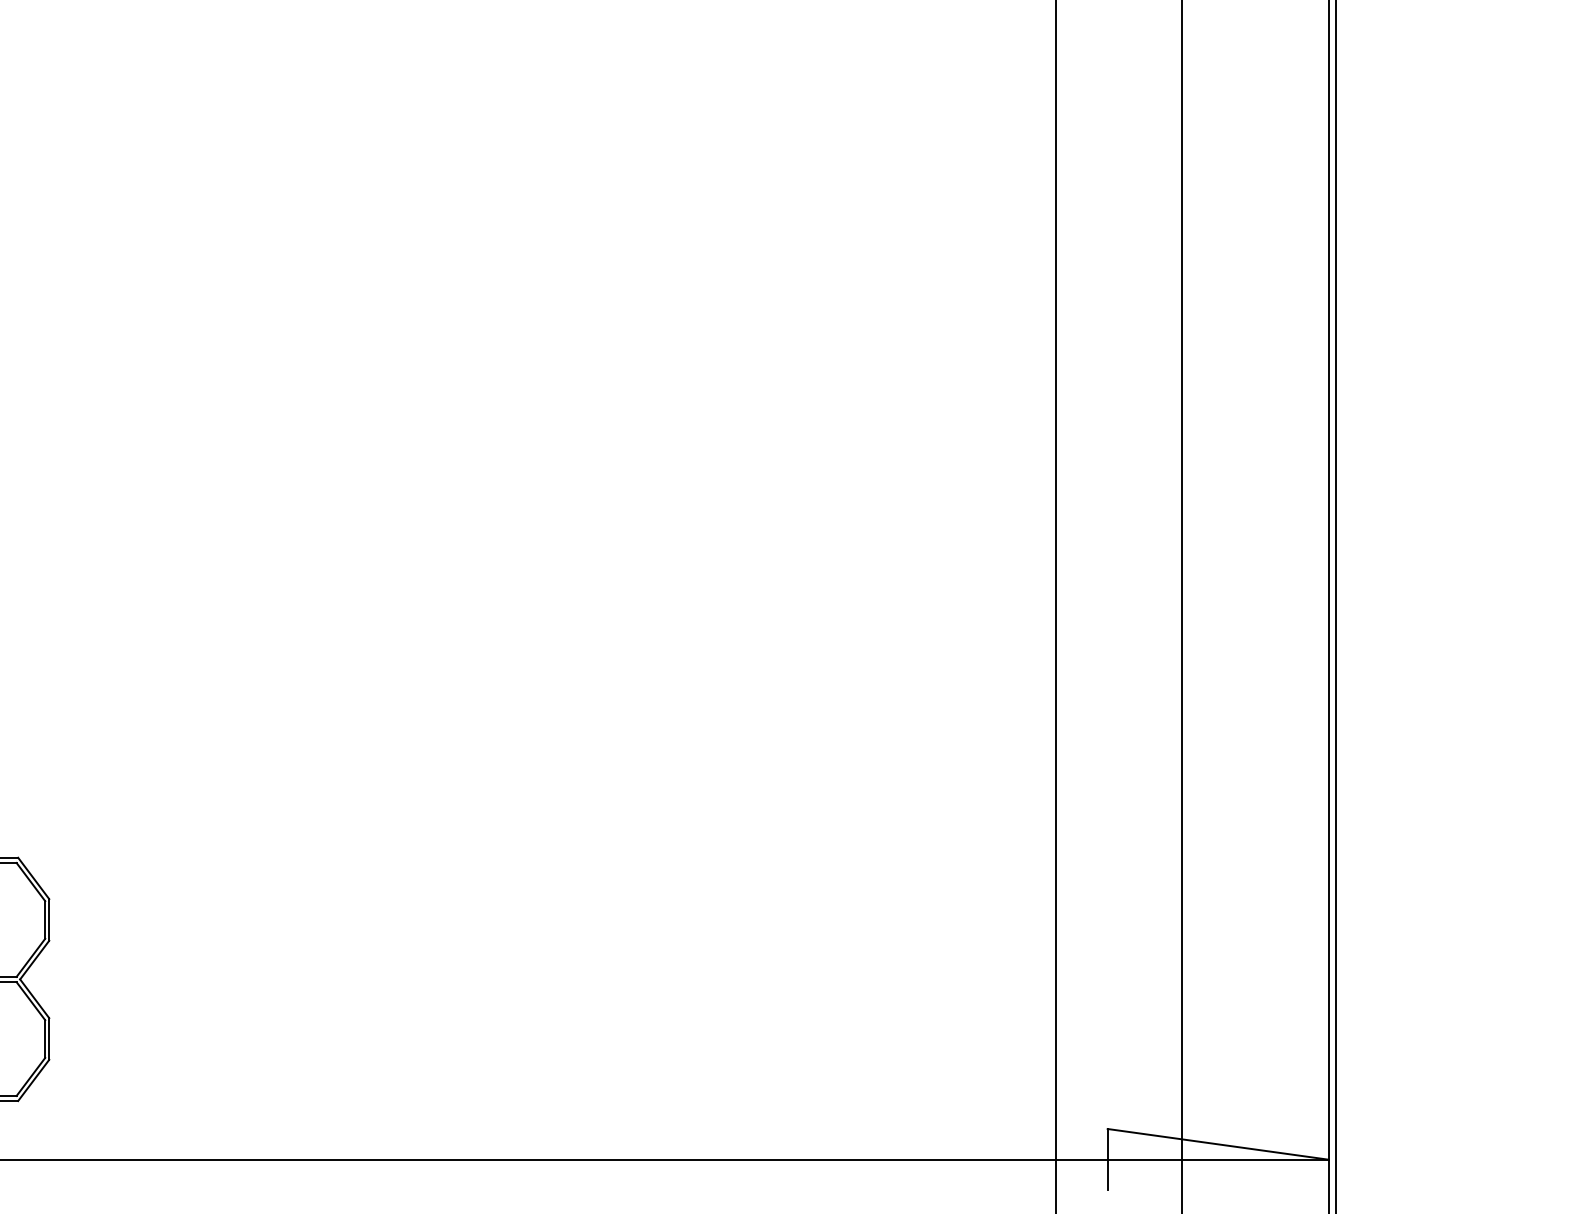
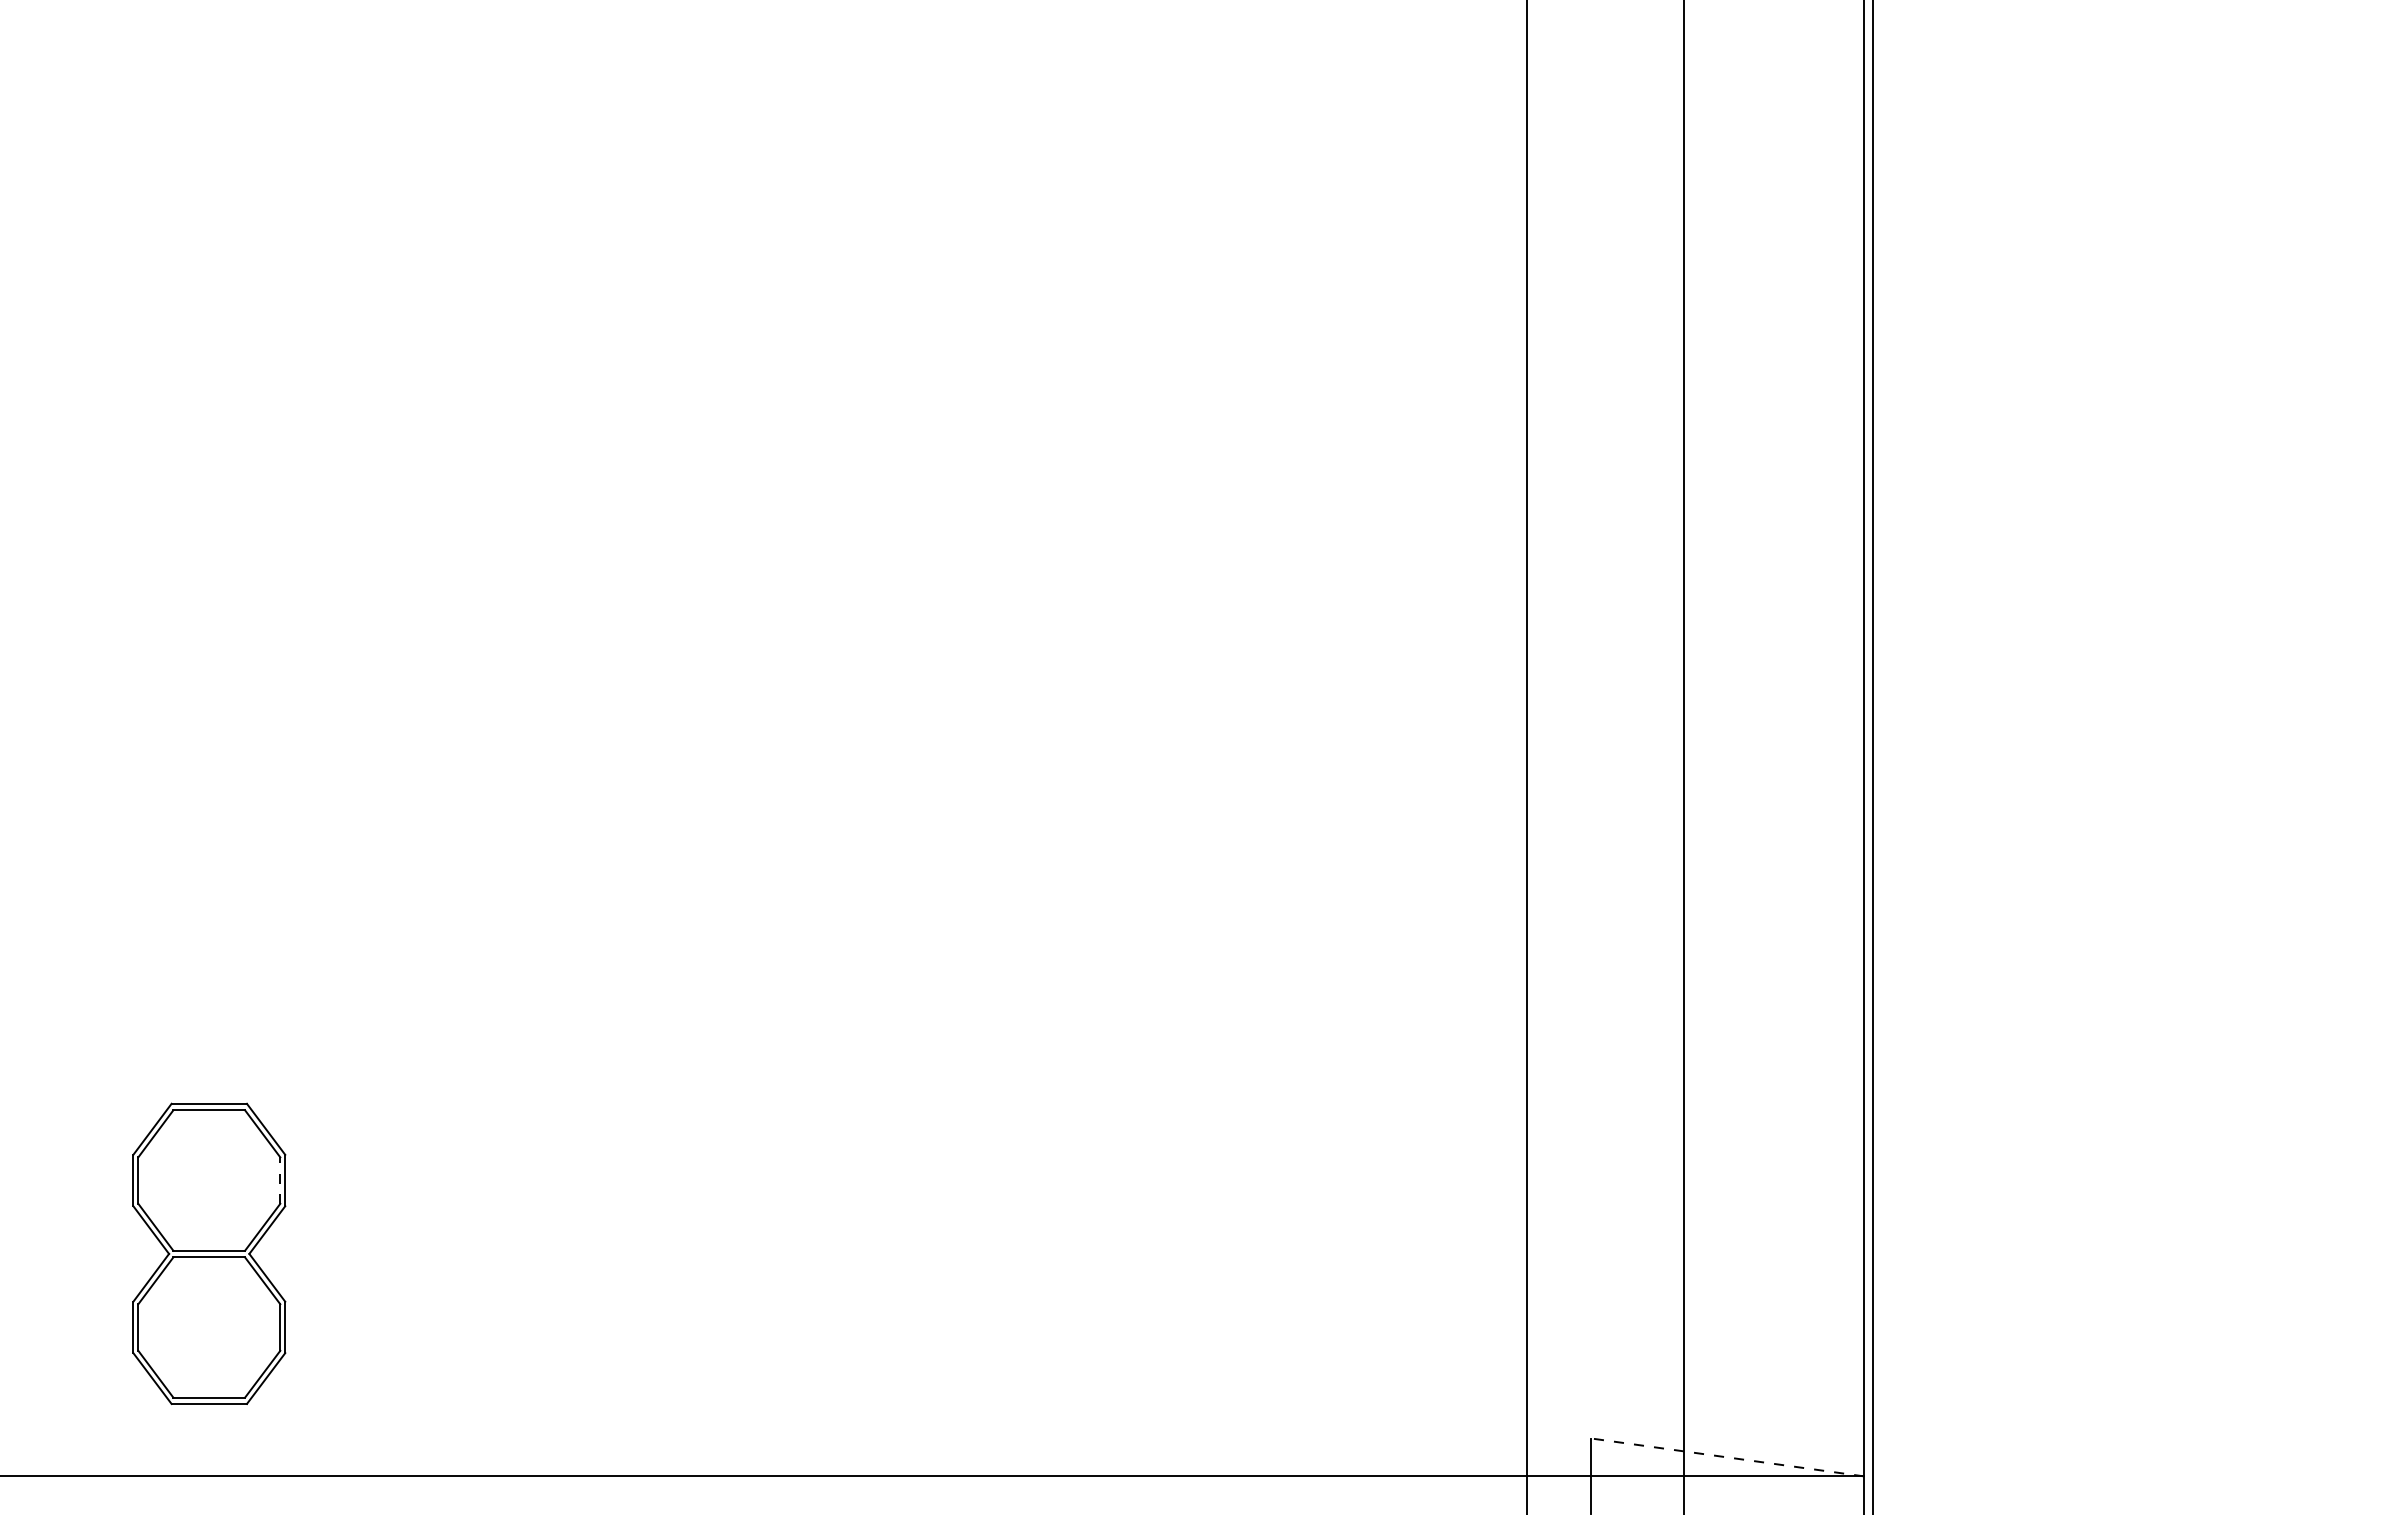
line: (45, 919) -> (280, 1180), solid -> dashed
line: (1218, 1144) -> (1727, 1457), solid -> dashed

